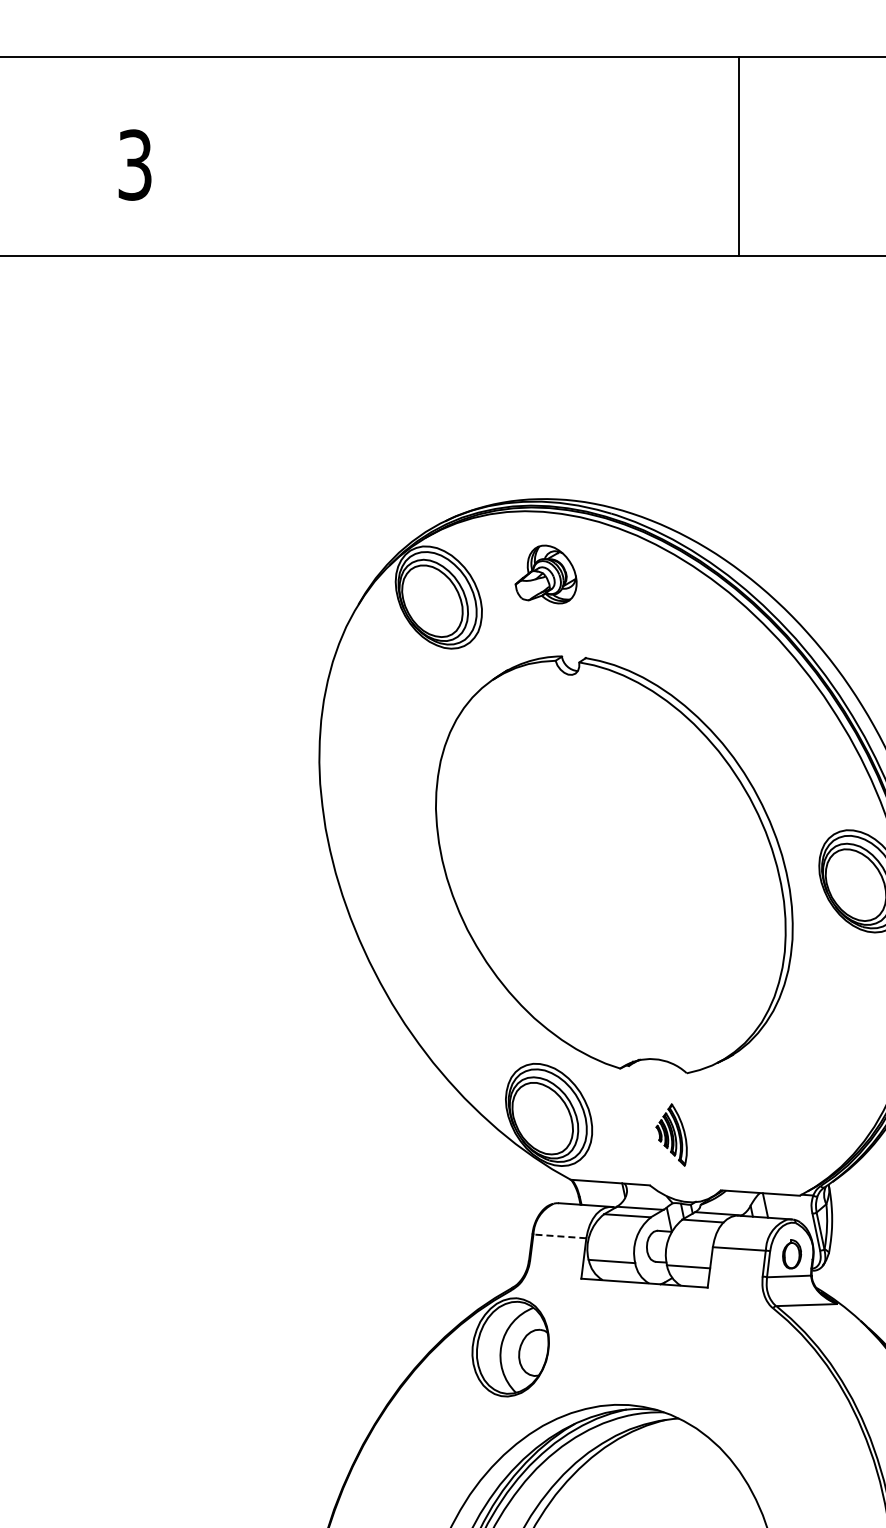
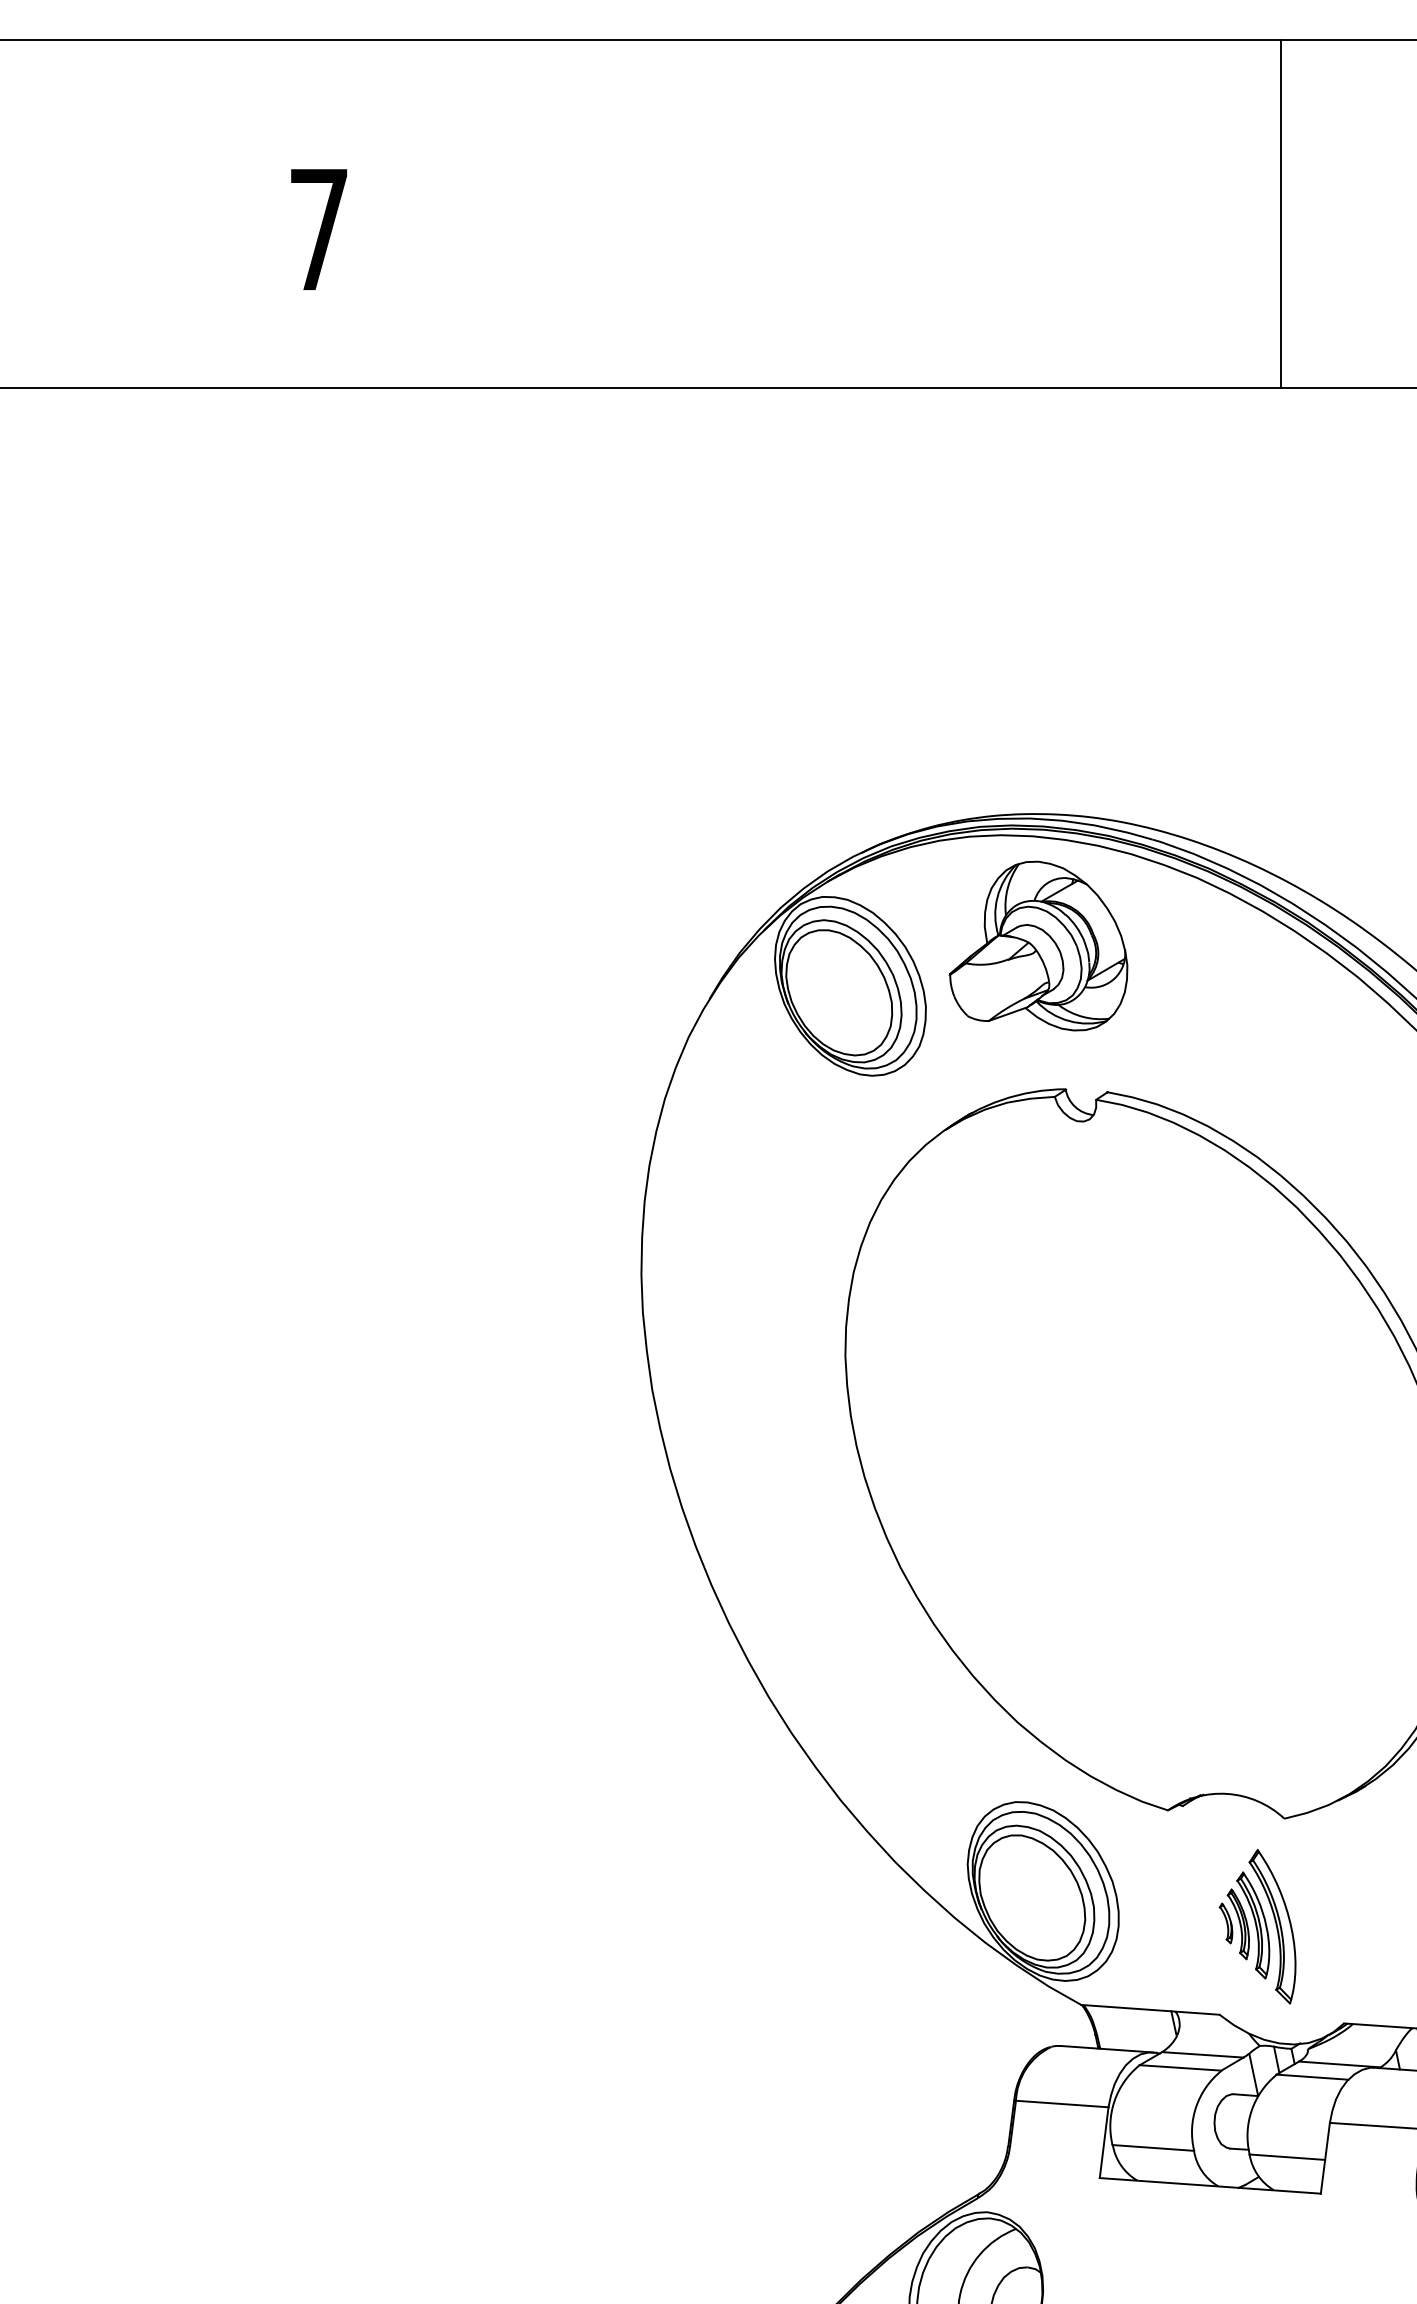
line: (738, 155) -> (1280, 212), moved
text: (134, 164) -> (317, 228), 3 -> 7
part: (545, 574) -> (1037, 945), size x1.67
part: (671, 1134) -> (1257, 1925), size x1.43
line: (559, 1236) -> (1061, 2104), dashed -> solid

